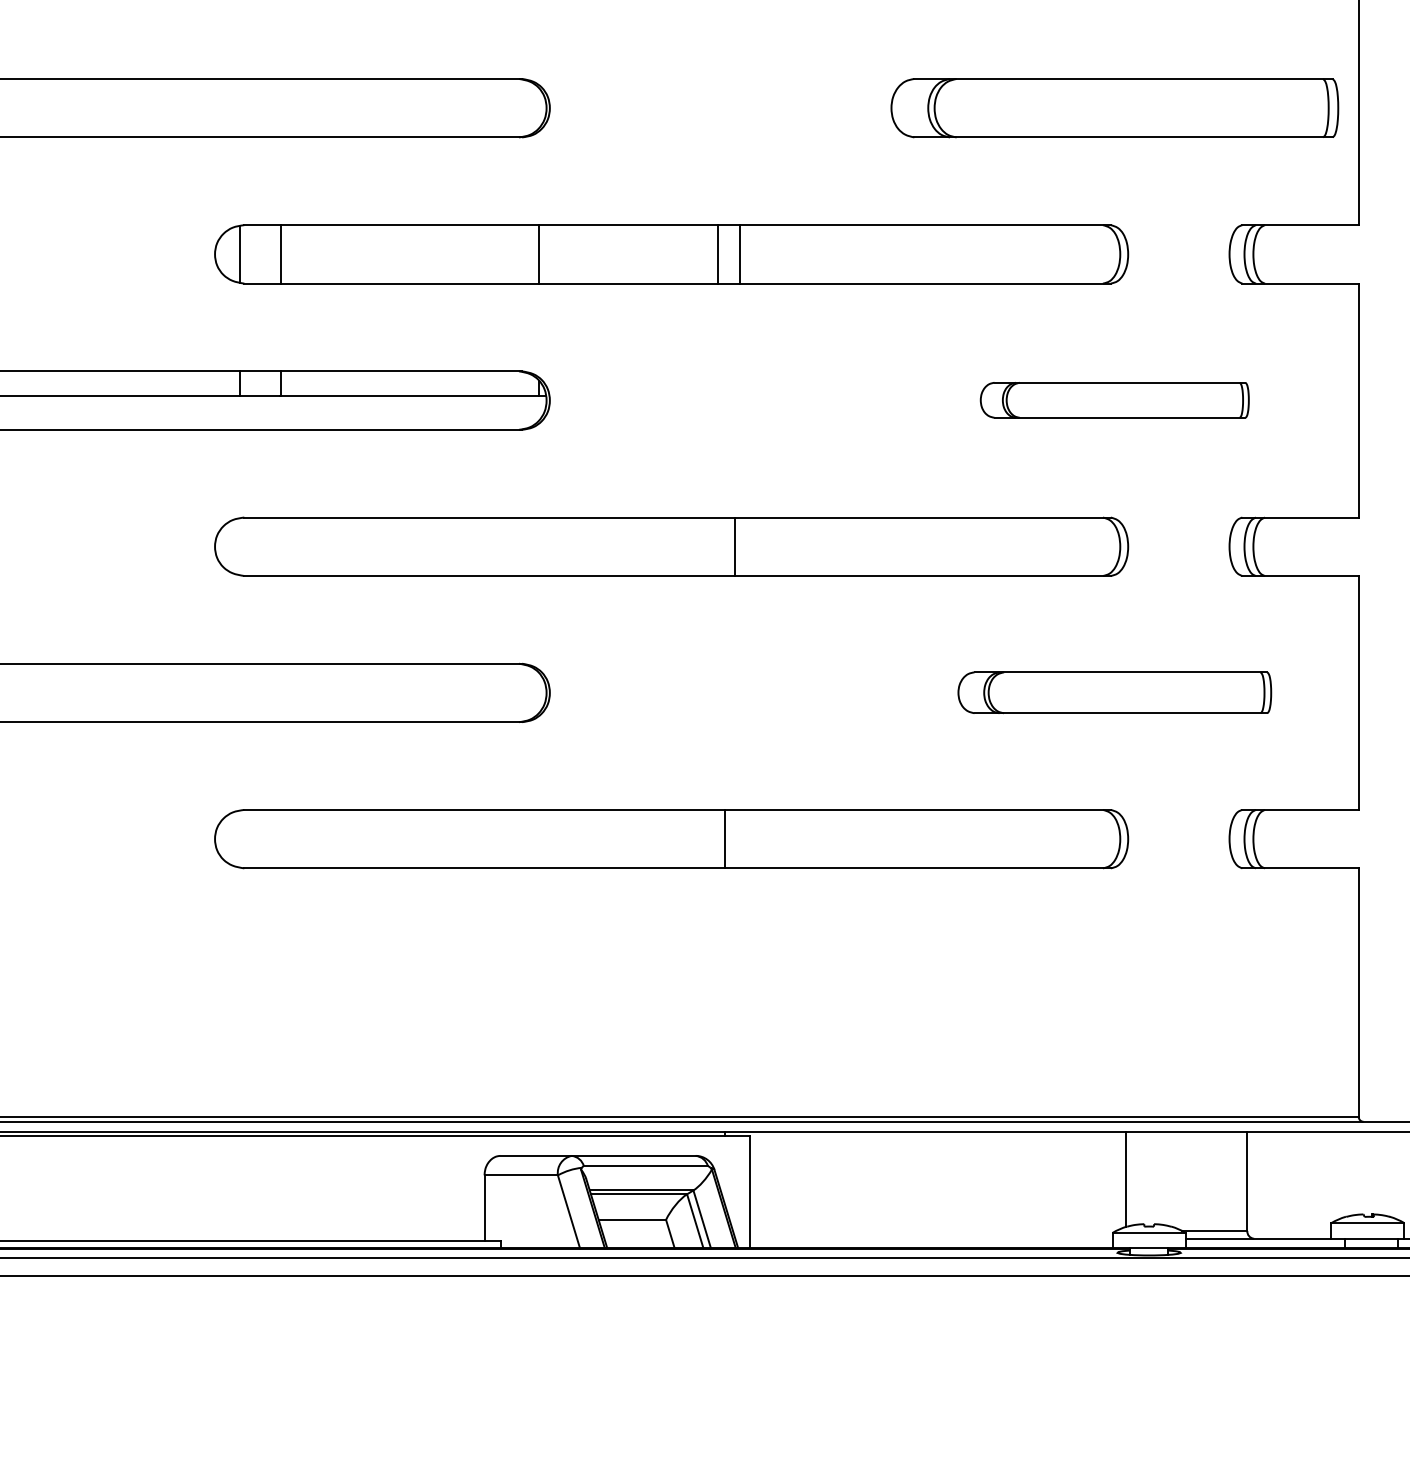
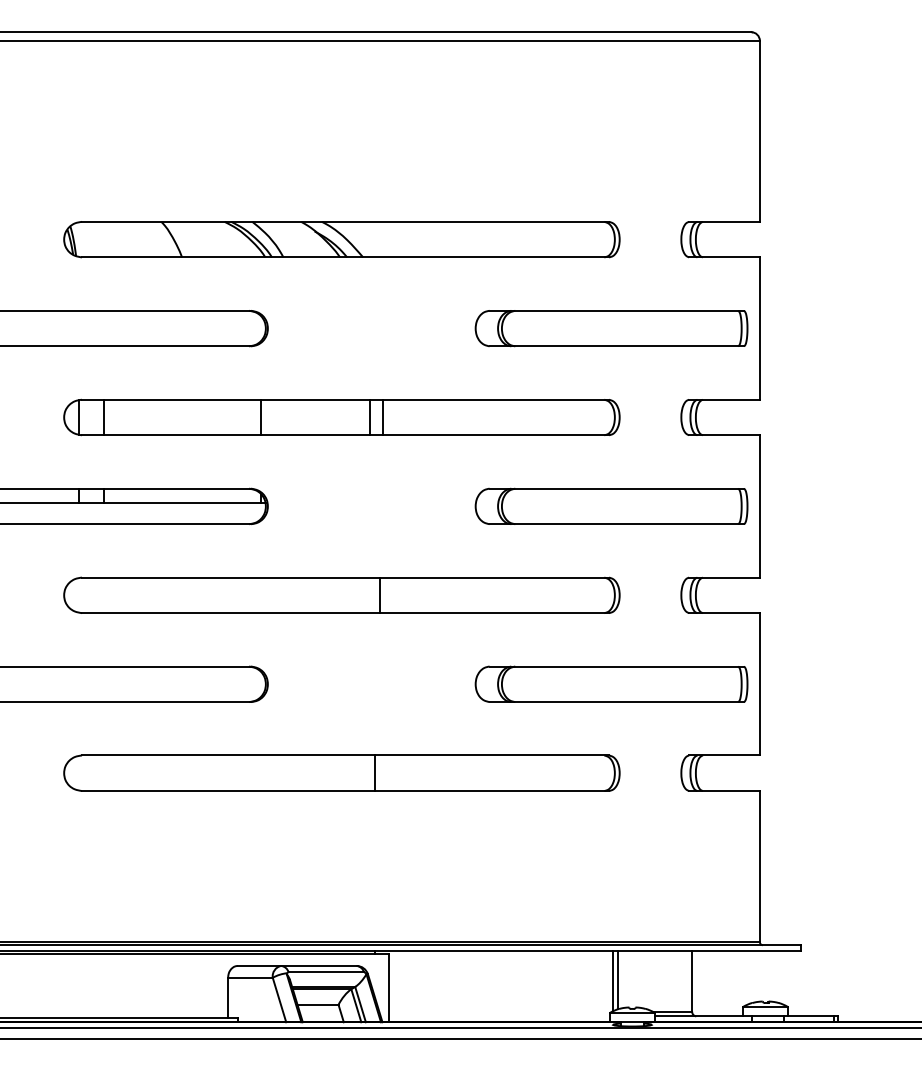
part: (1114, 399) -> (611, 505), size x1.67
part: (1114, 691) -> (611, 683), size x1.43
line: (1116, 1181) -> (612, 981), added

